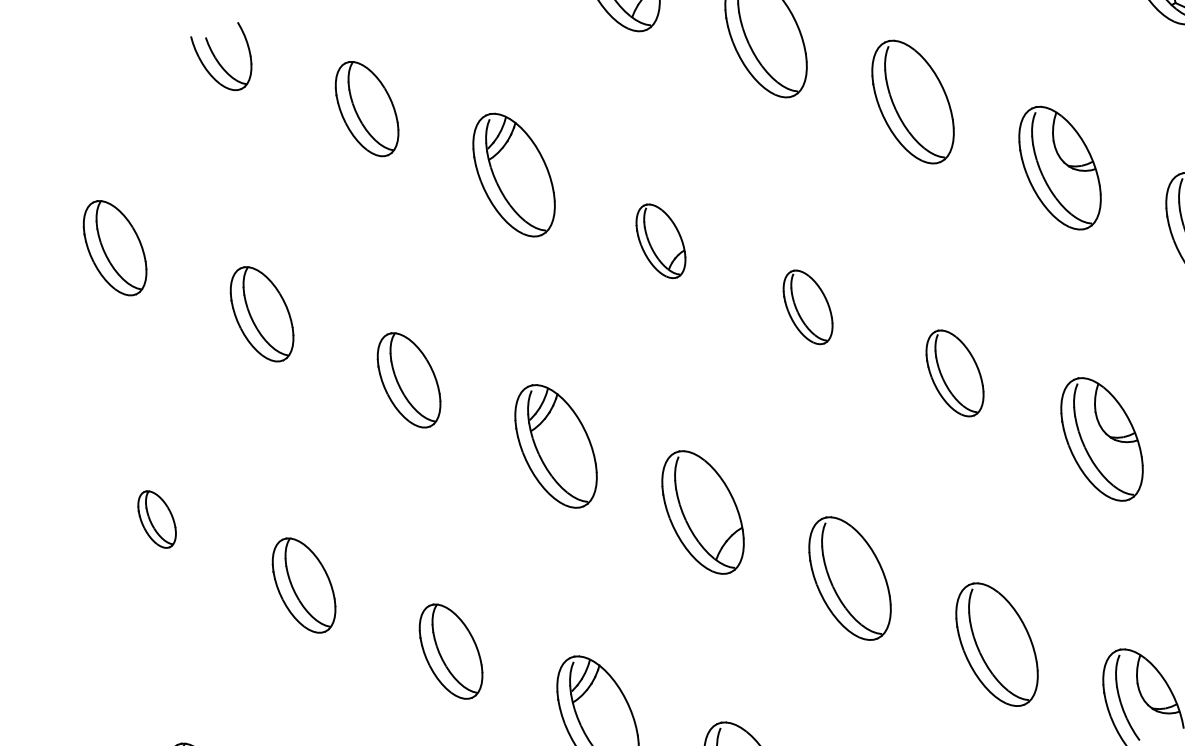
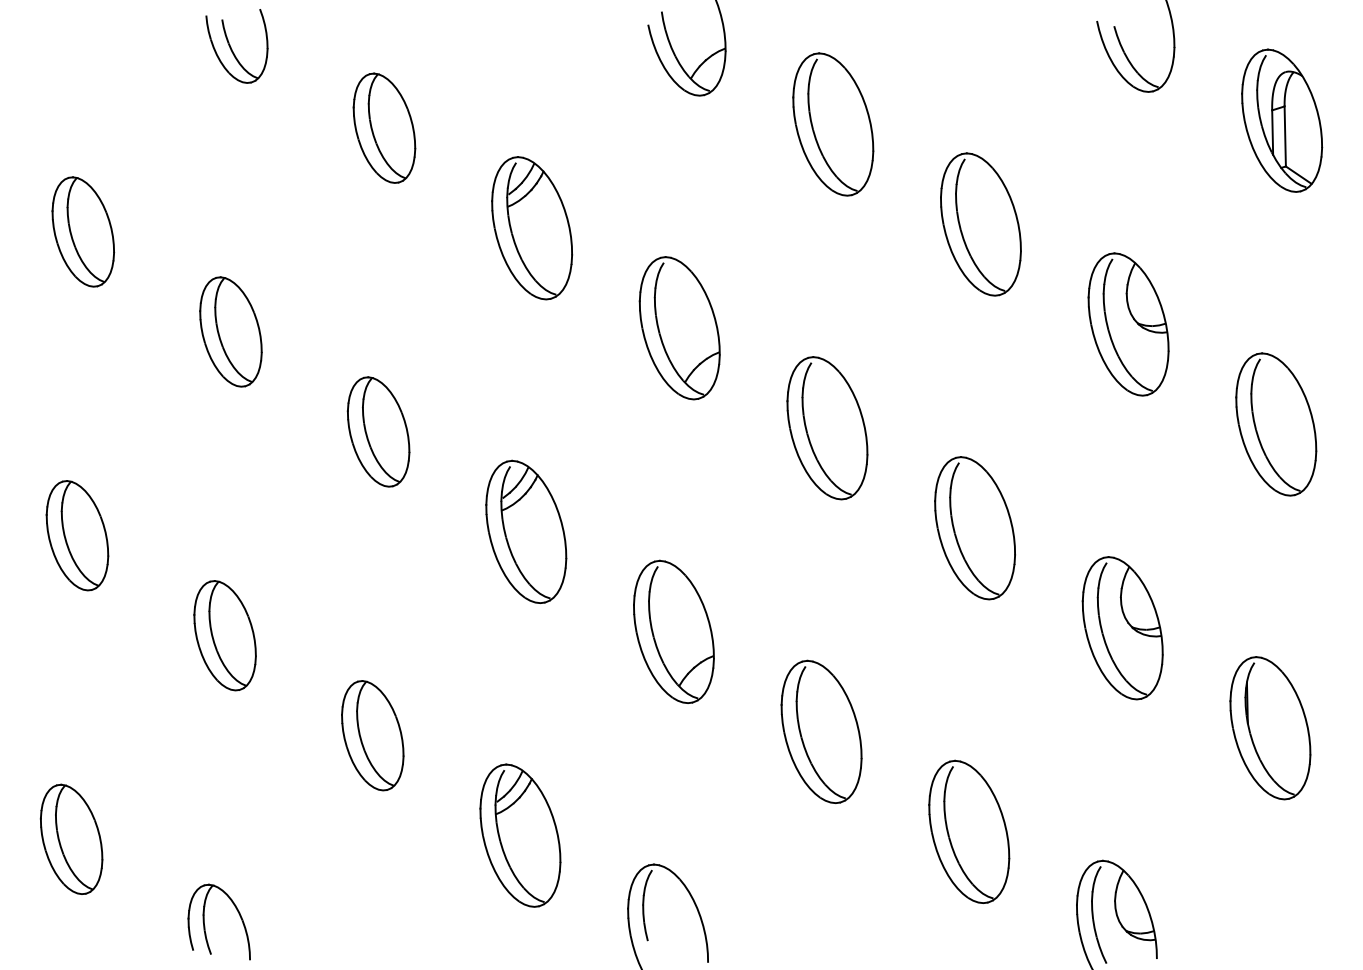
part: (660, 241) -> (679, 328), size x1.67
part: (808, 307) -> (827, 428), size x1.67
part: (954, 373) -> (974, 528), size x1.43
part: (157, 519) -> (77, 535), size x1.67

